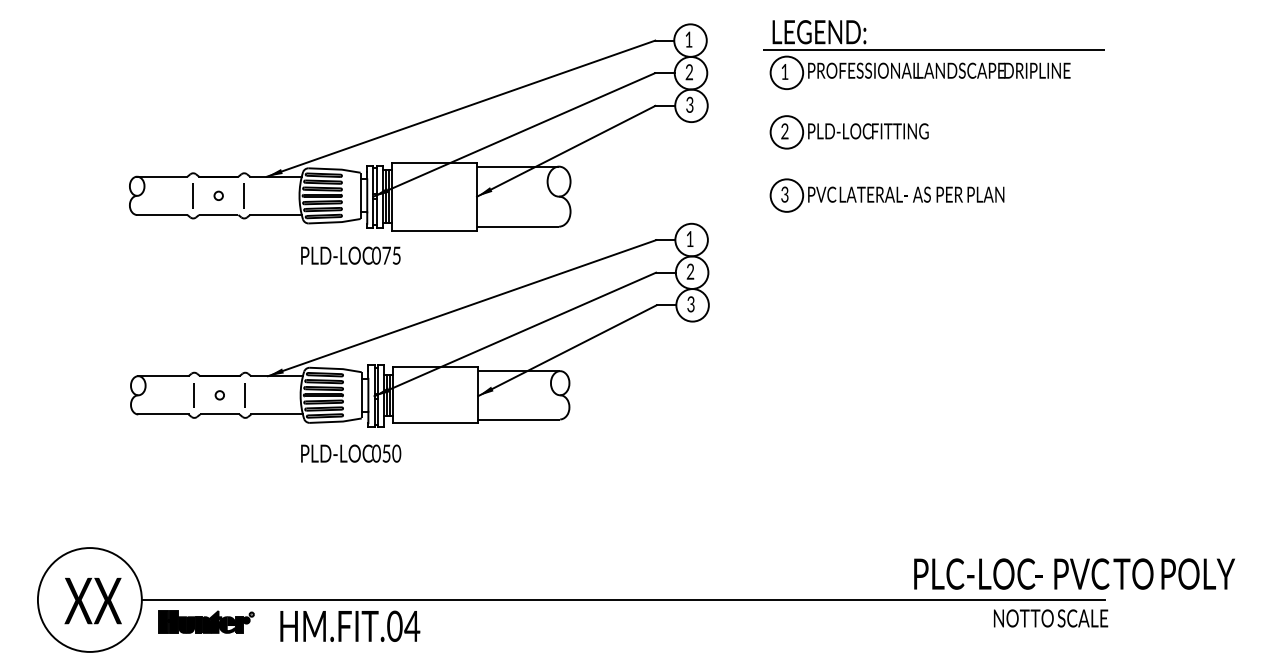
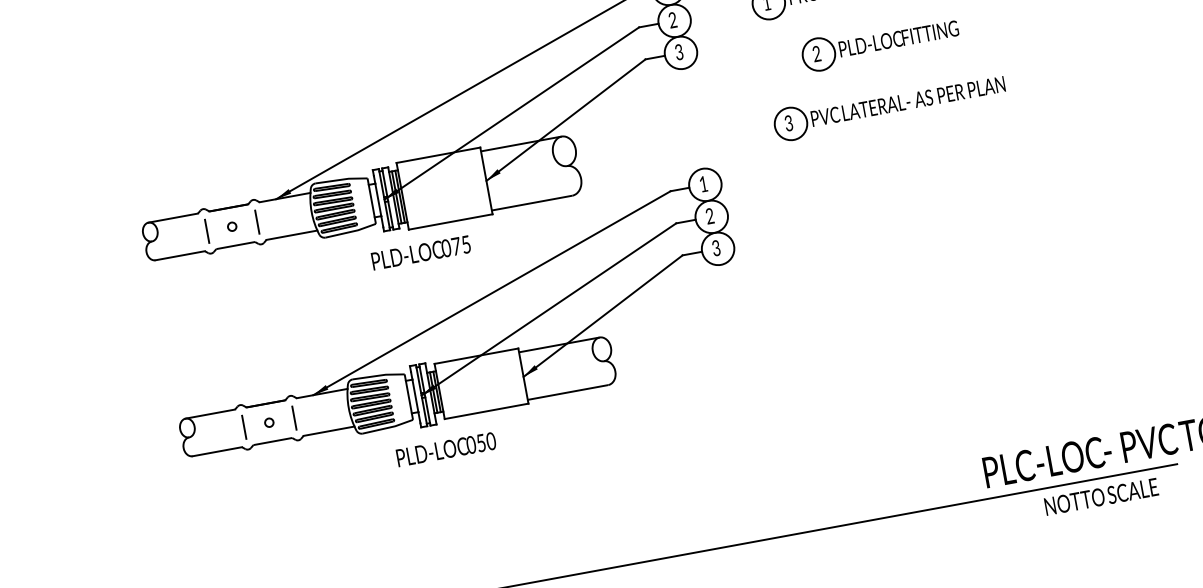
part: (848, 132) -> (879, 43), moved
text: (350, 255) -> (420, 252), moved
text: (351, 453) -> (446, 449), moved
text: (1051, 618) -> (1102, 496), moved

